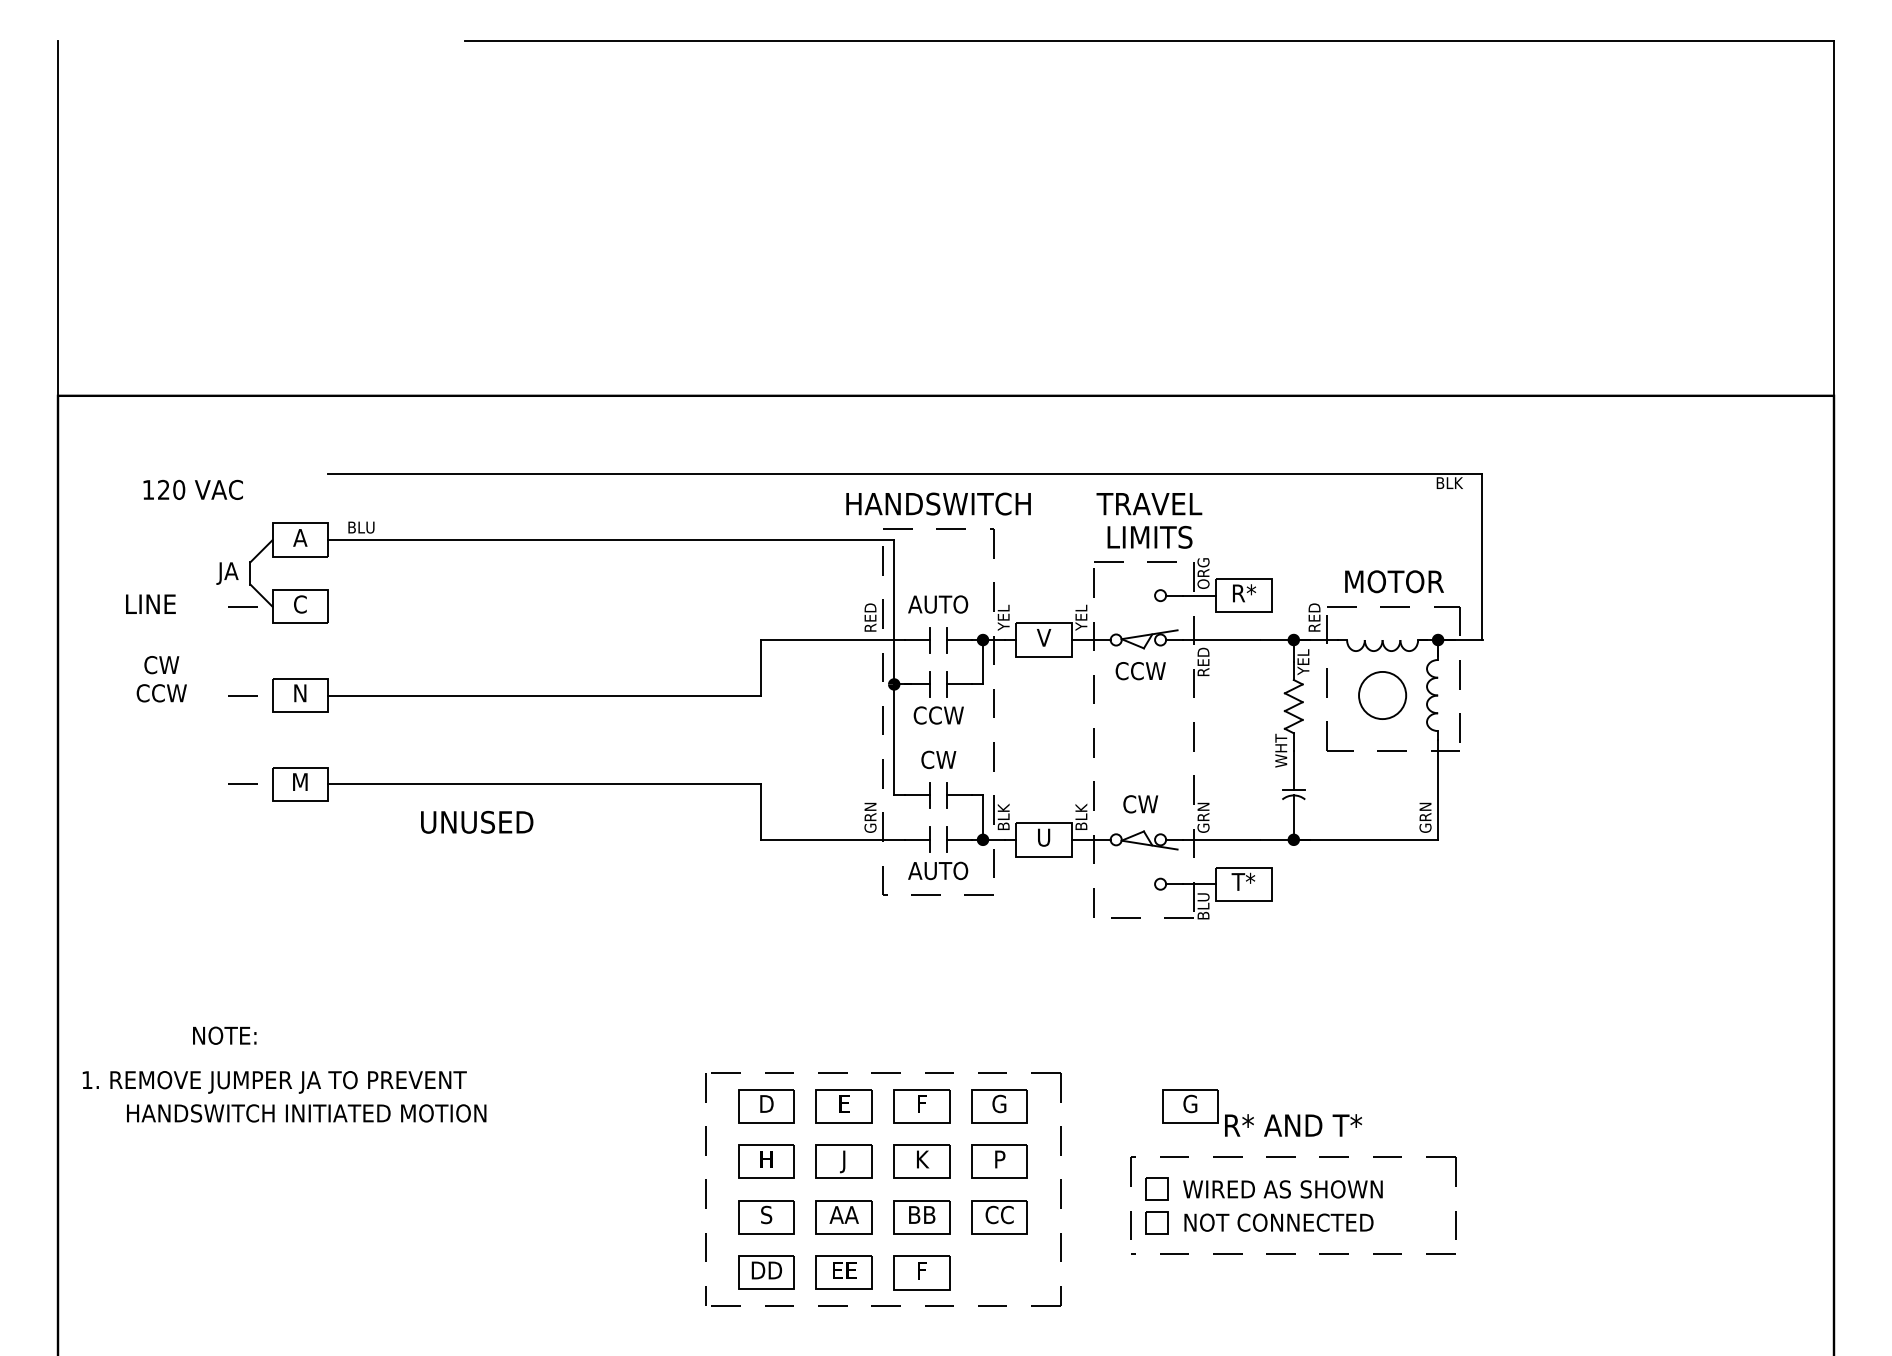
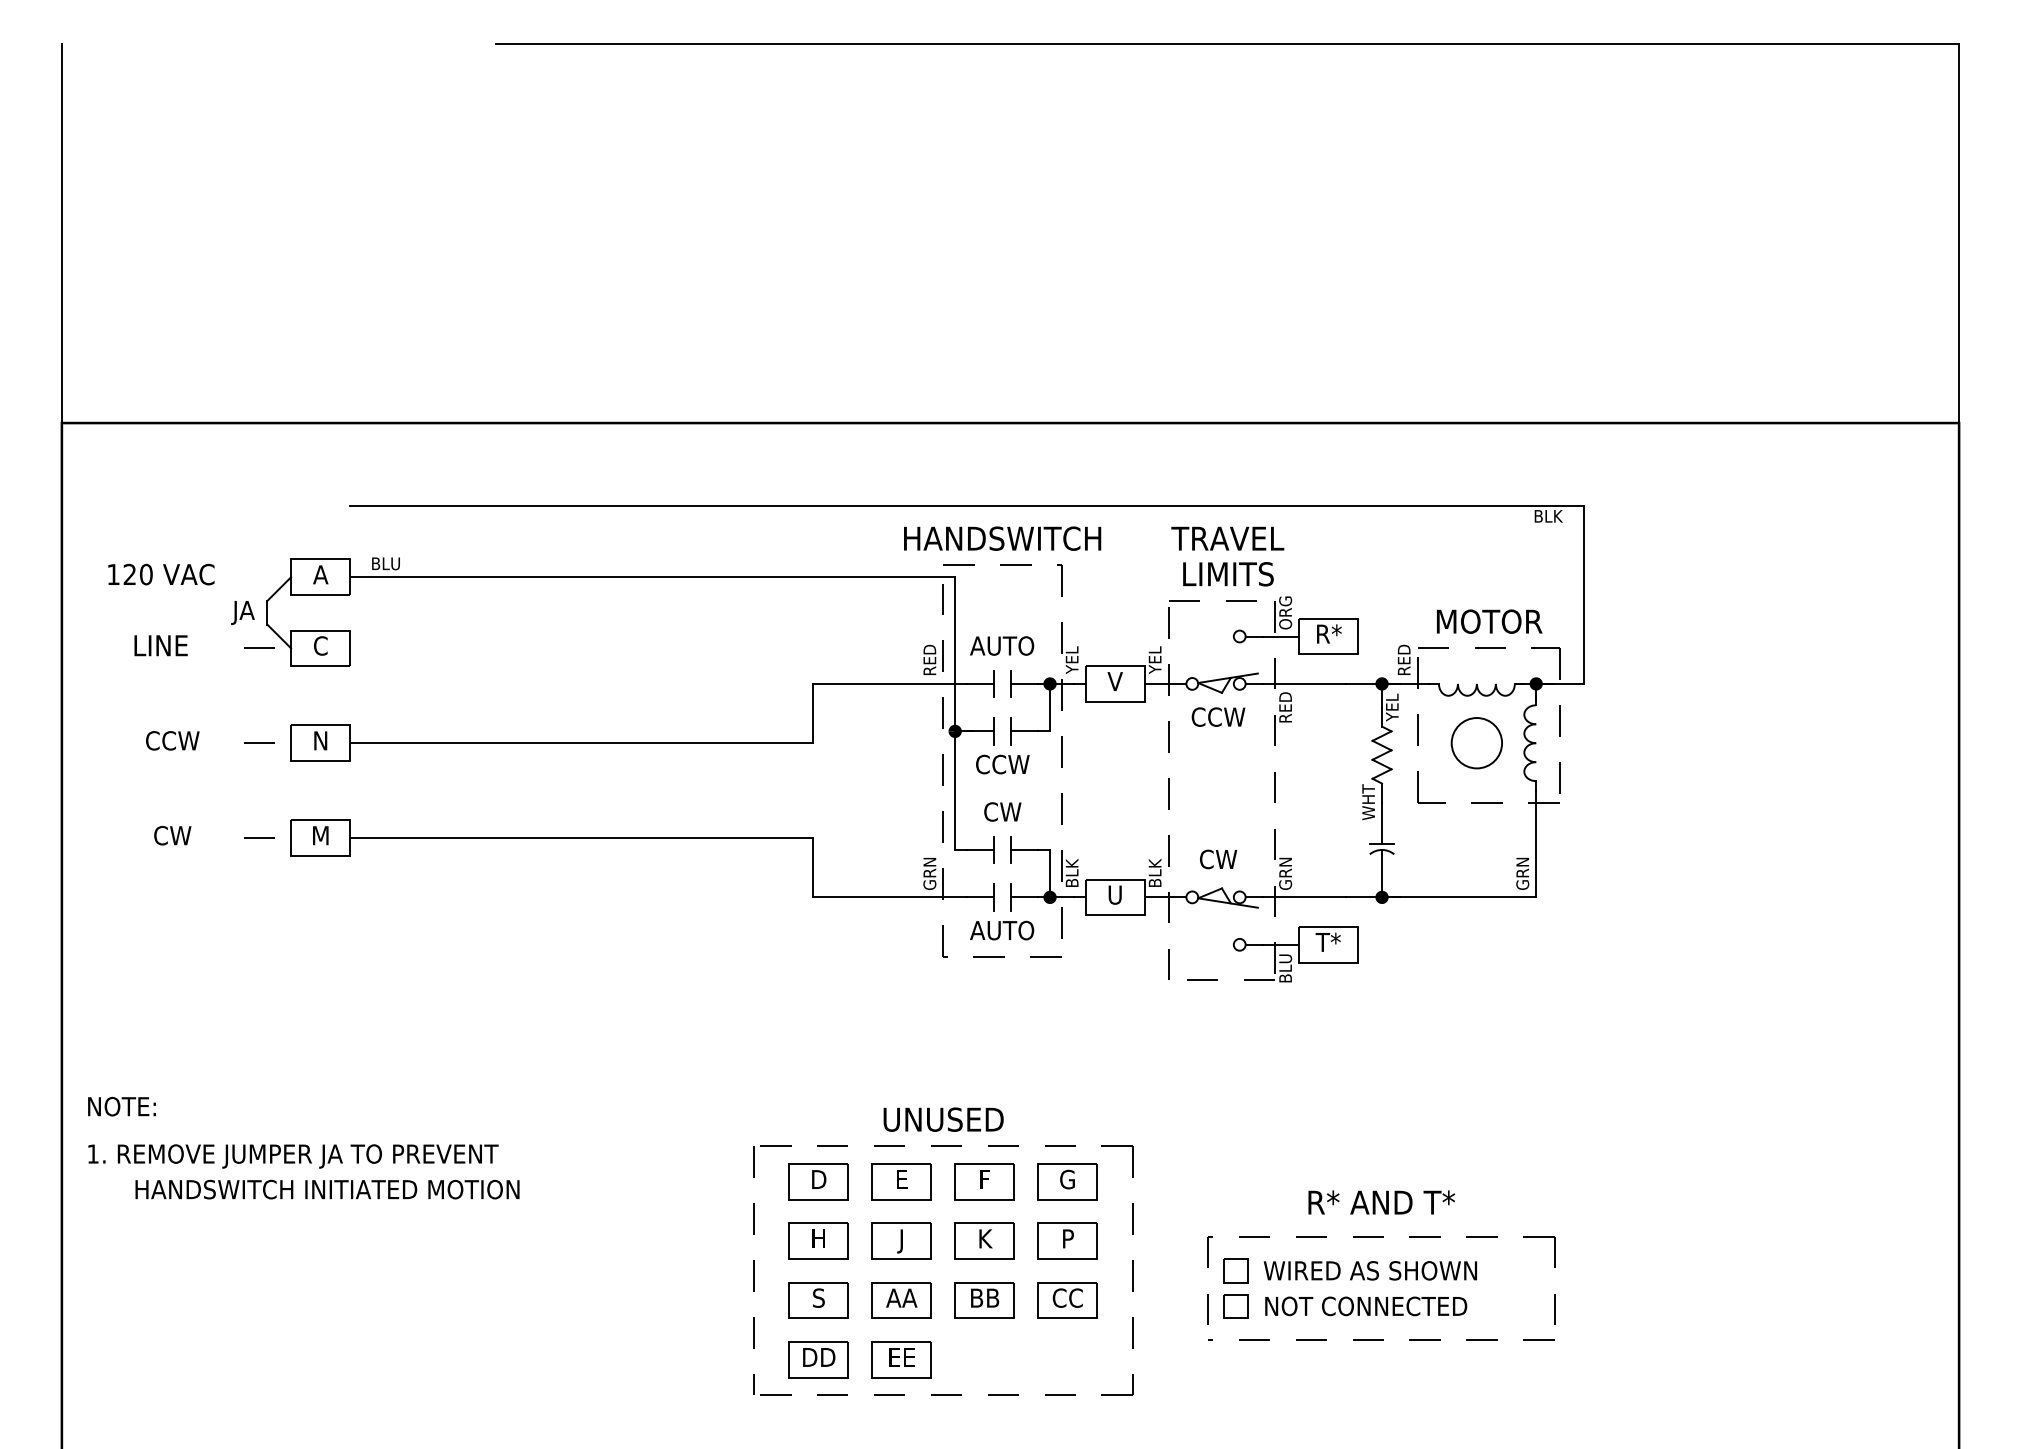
text: (193, 489) -> (161, 574), moved
text: (161, 664) -> (172, 835), moved
text: (477, 822) -> (943, 1119), moved
text: (224, 1035) -> (121, 1106), moved
part: (1190, 1105) -> (1271, 1181), removed
part: (921, 1272) -> (984, 1359), removed

